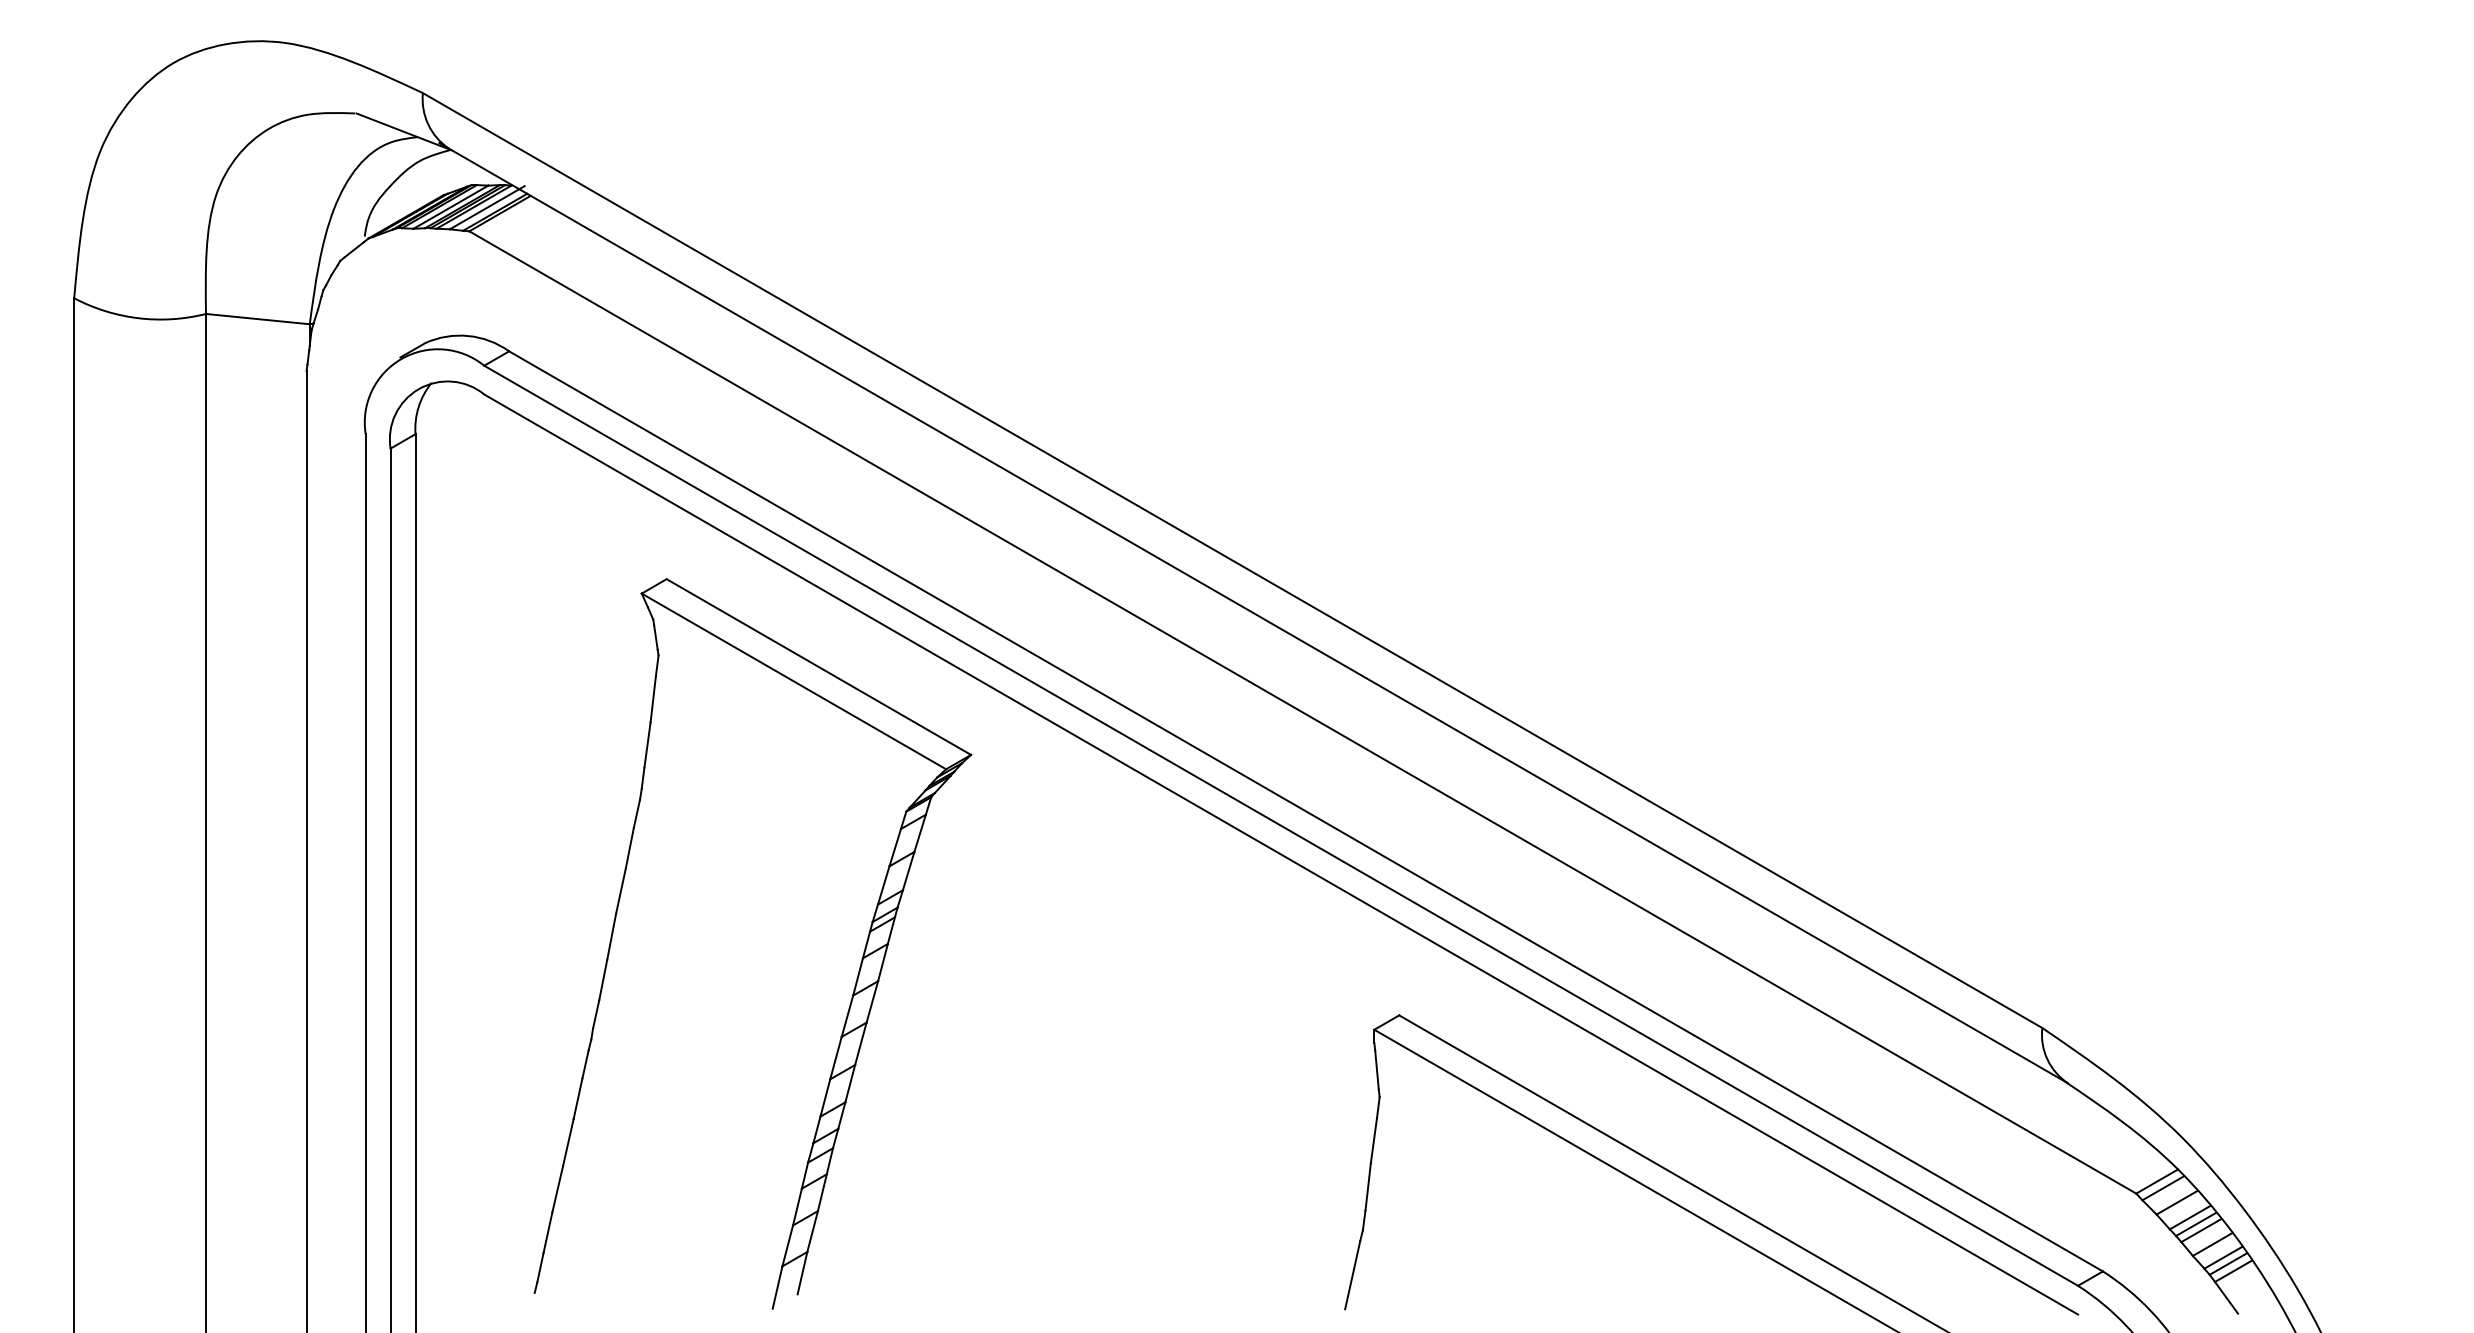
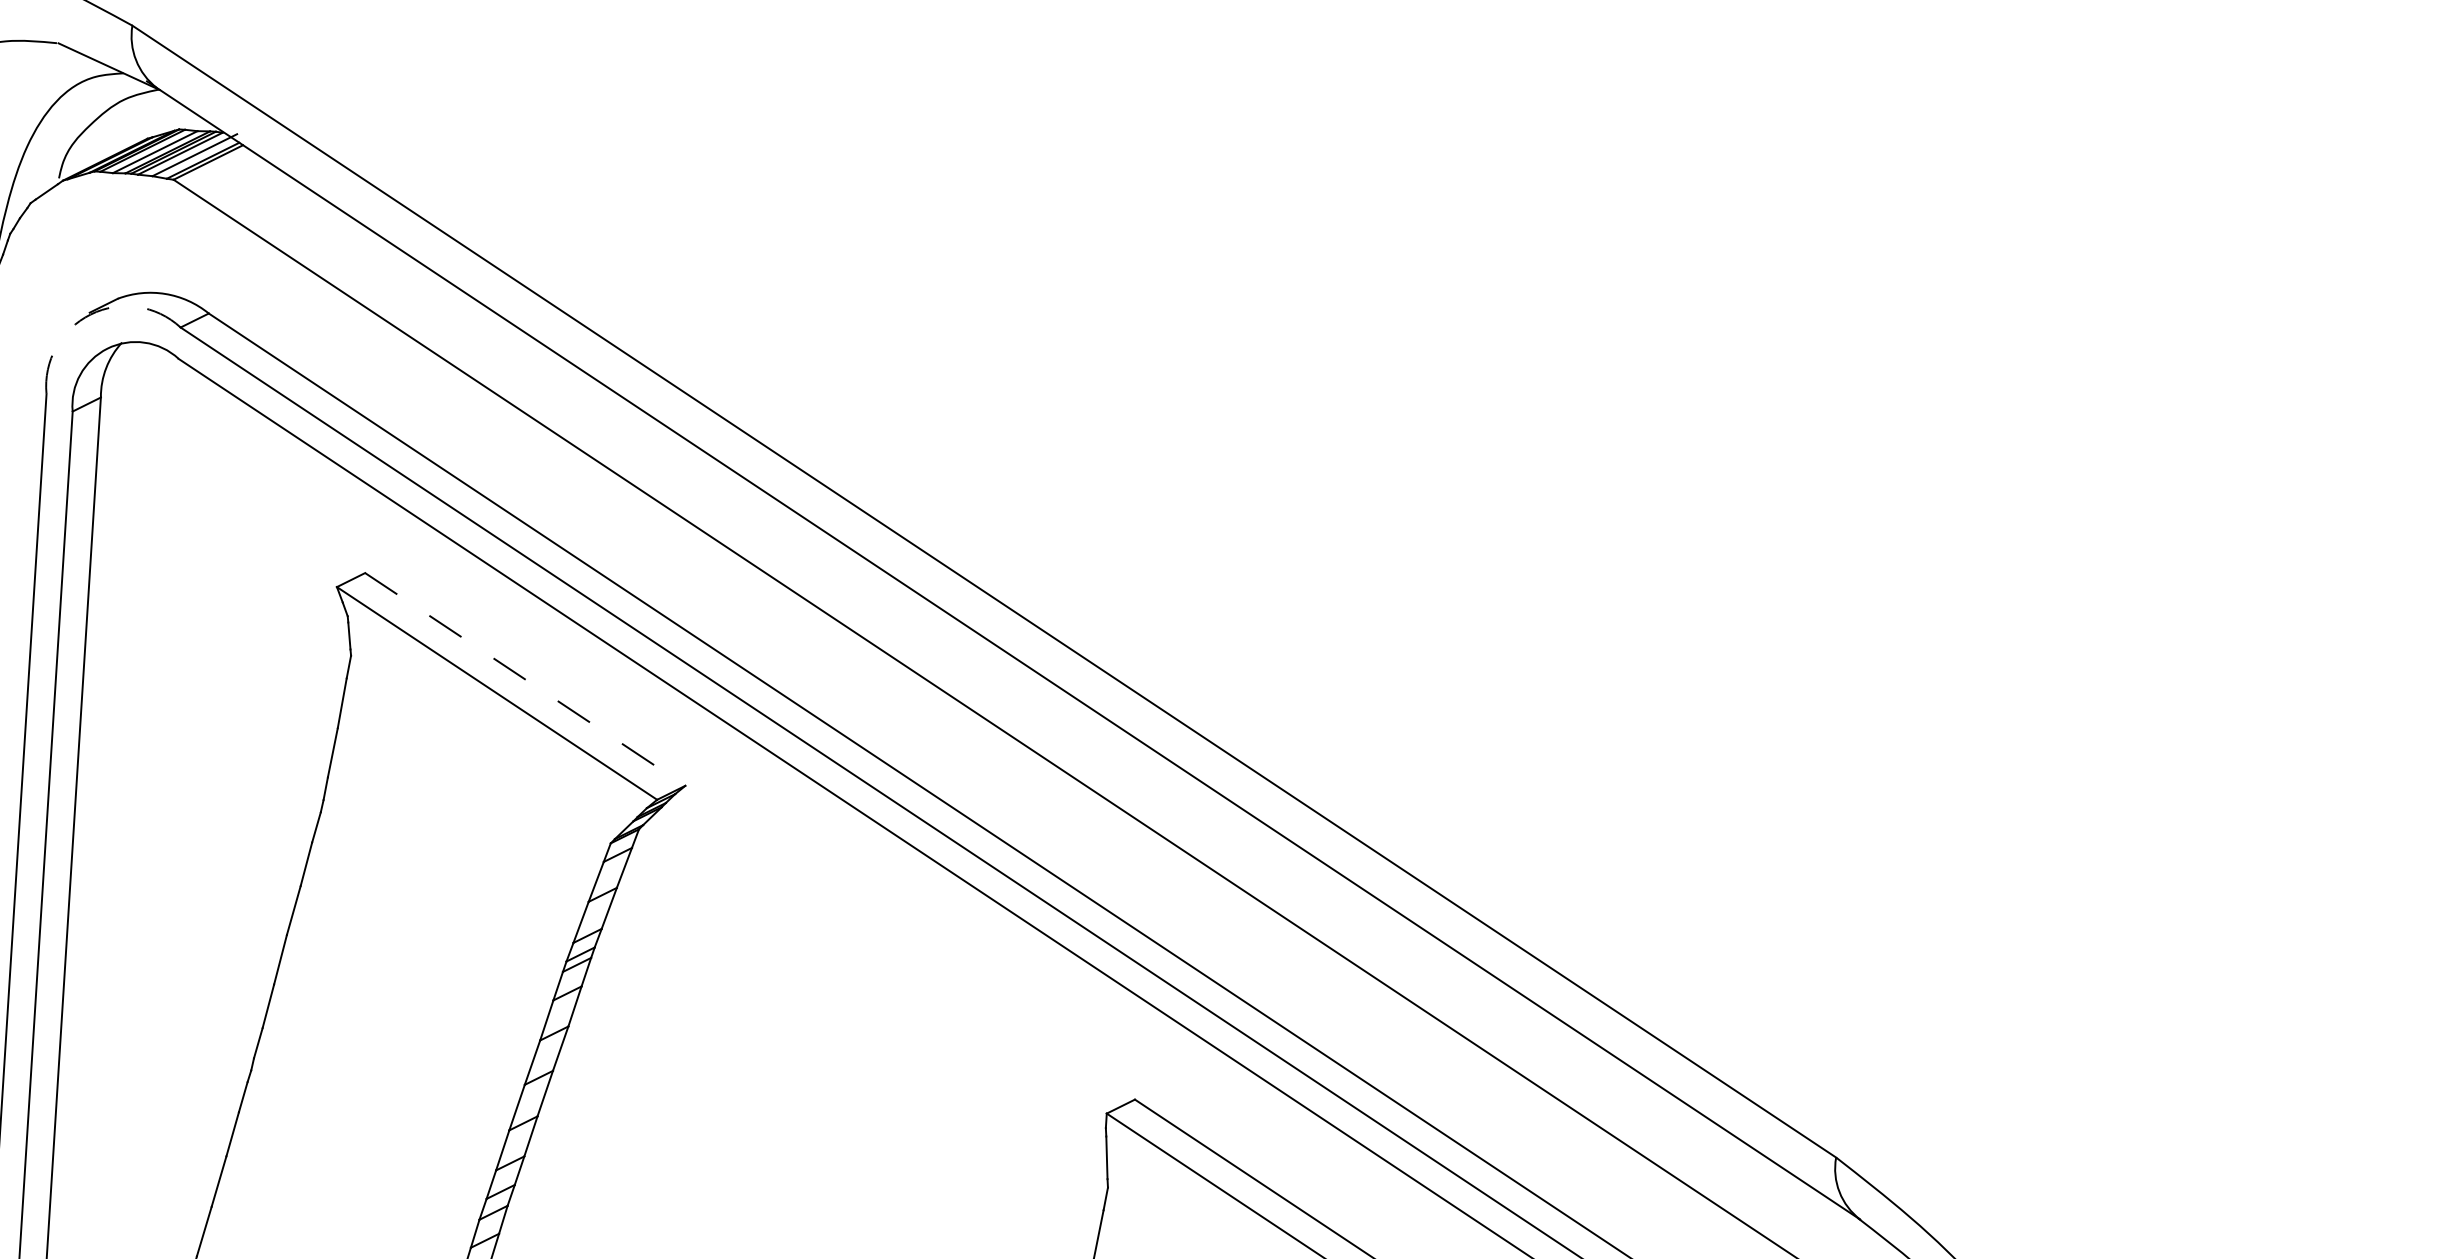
arc: (401, 359) -> (90, 315), solid -> dashed
line: (818, 667) -> (524, 679), solid -> dashed

